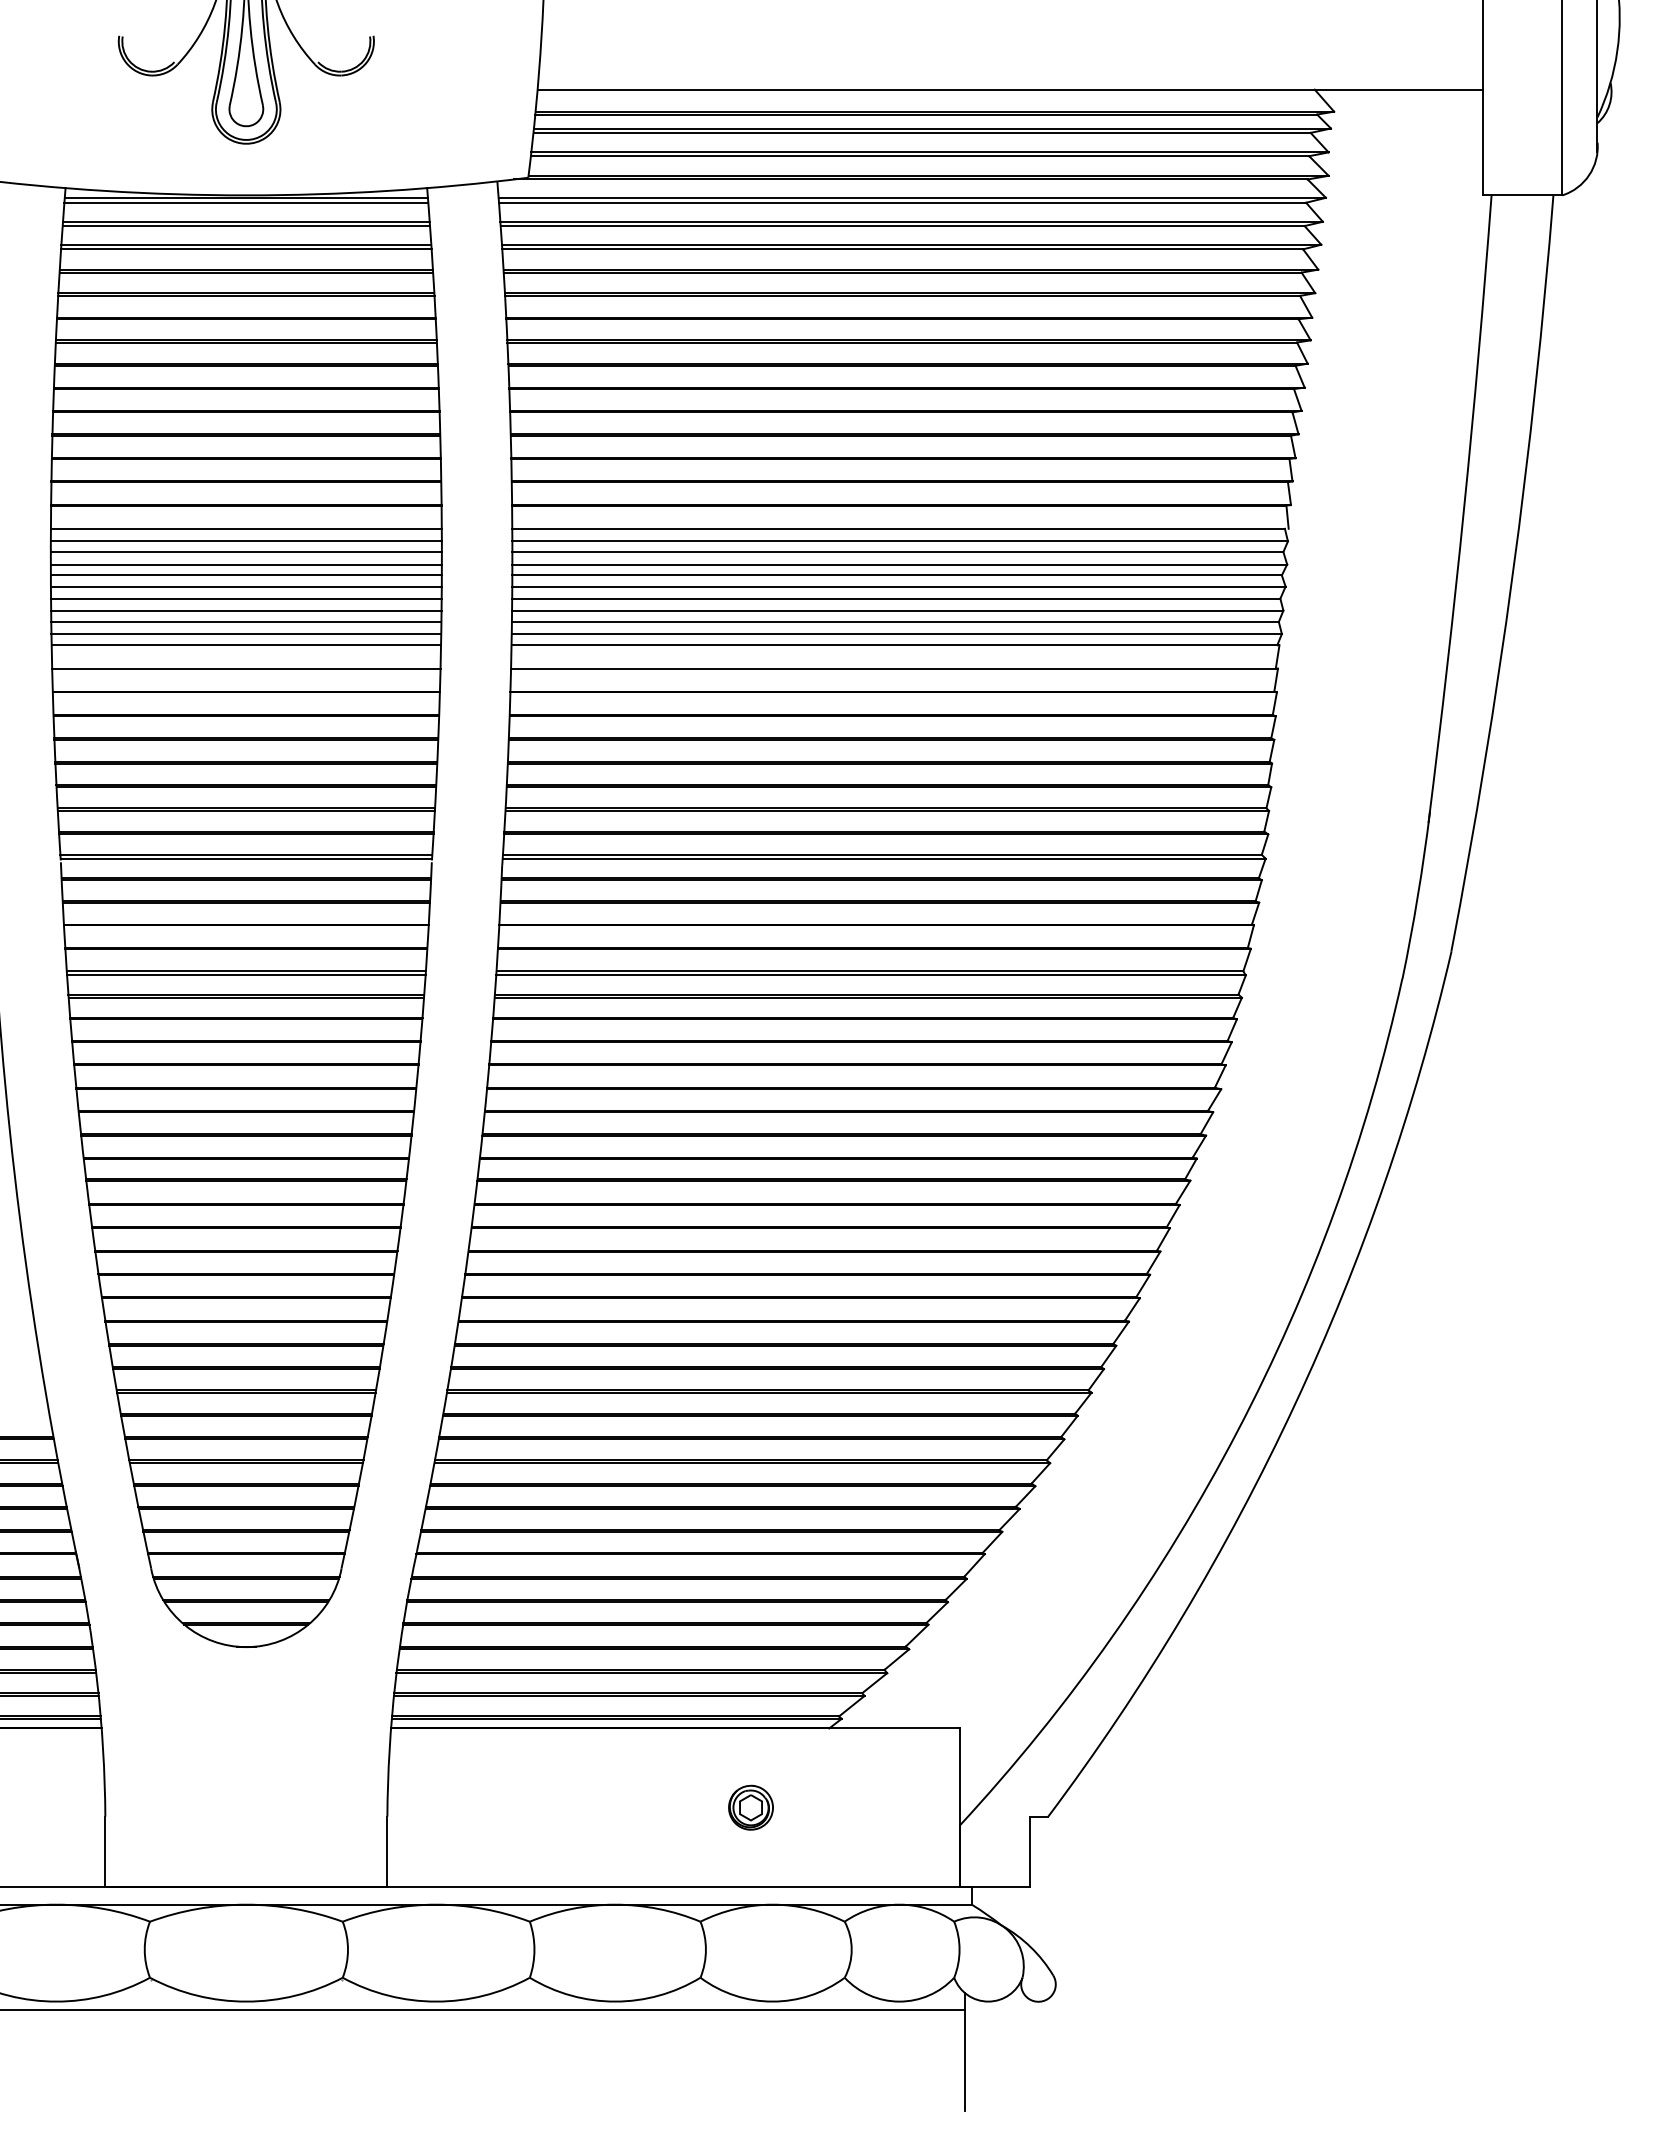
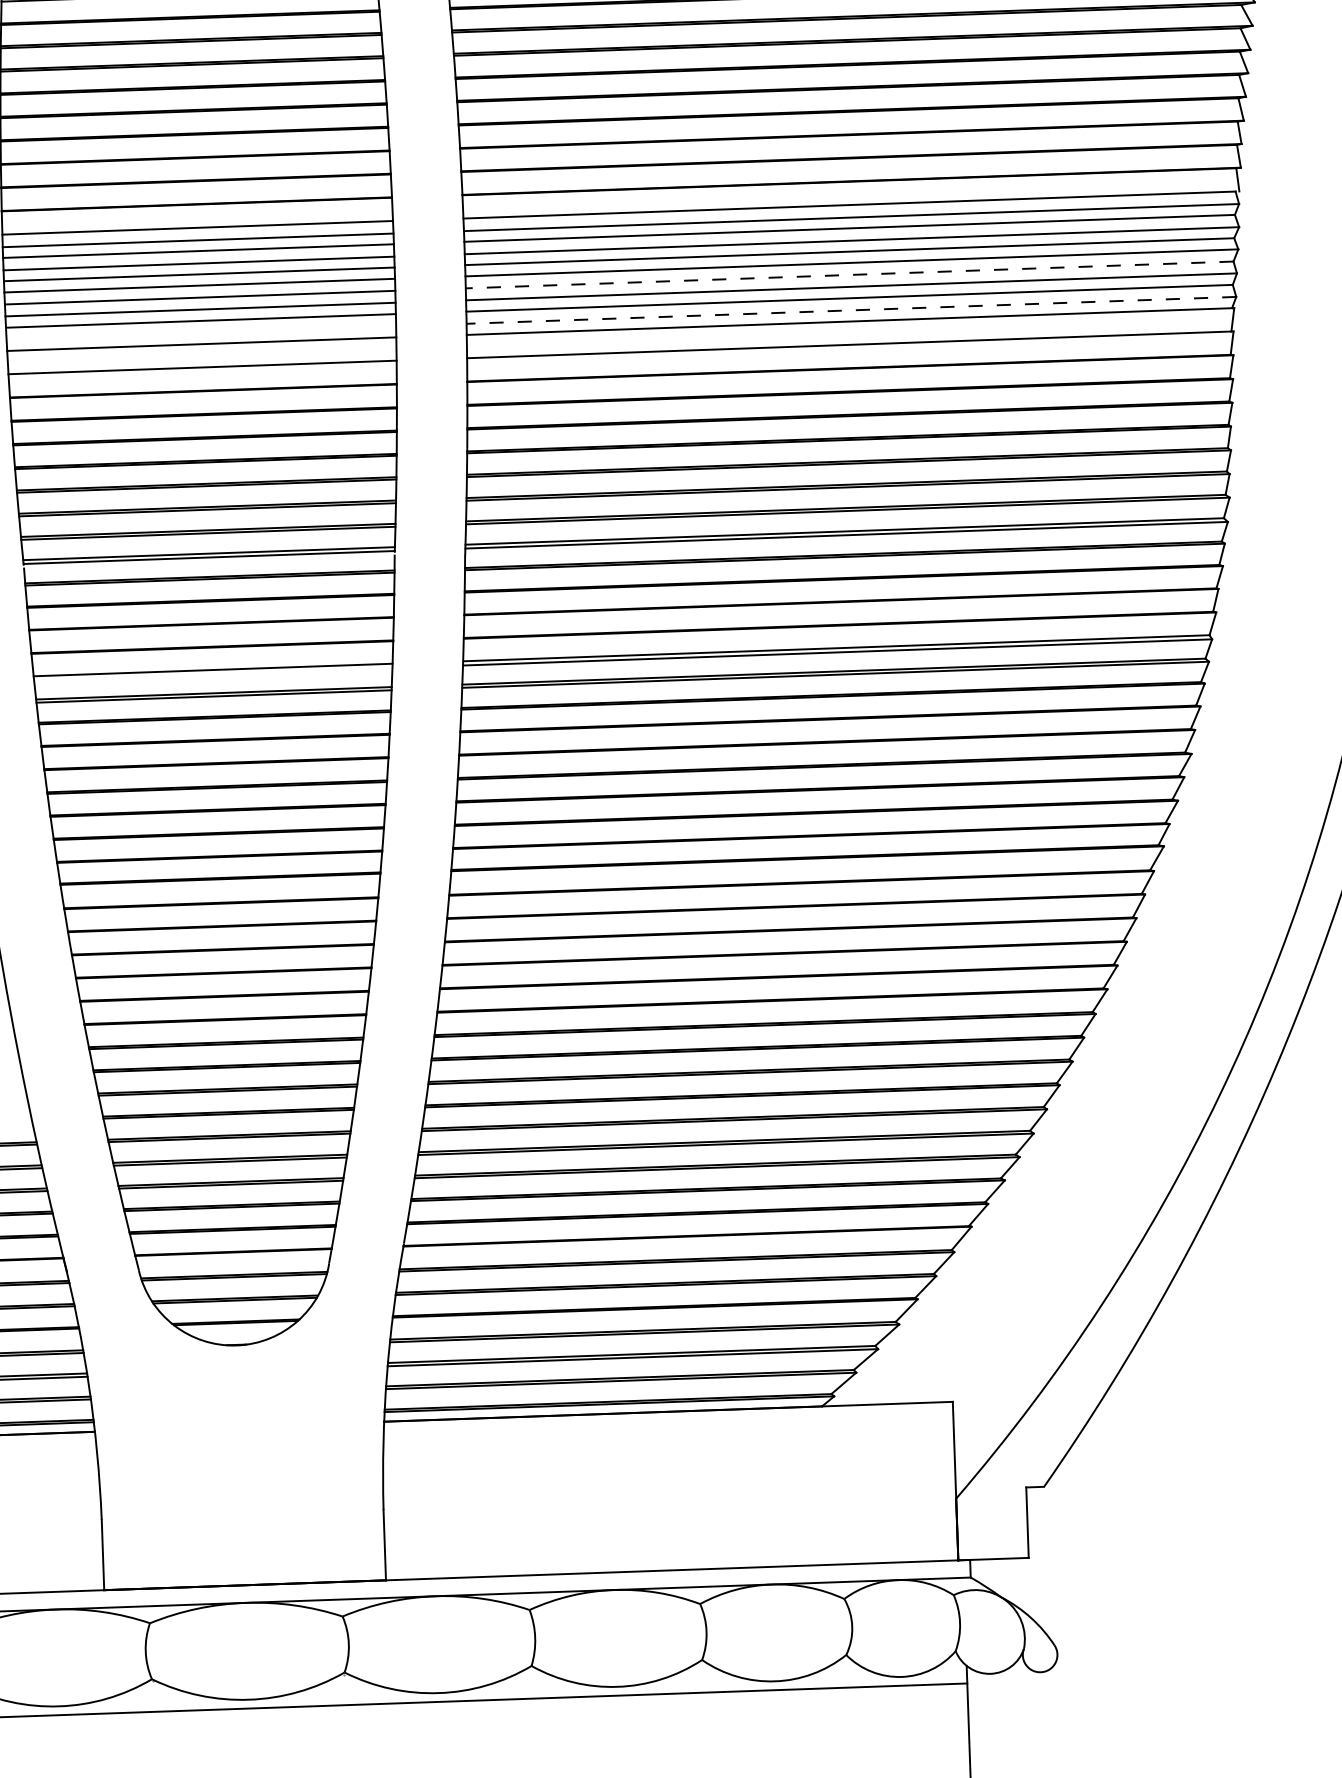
line: (895, 598) -> (848, 274), solid -> dashed
line: (246, 634) -> (201, 333), removed
line: (896, 634) -> (851, 310), solid -> dashed
line: (246, 975) -> (213, 674), removed
part: (750, 1807) -> (746, 1488), removed

